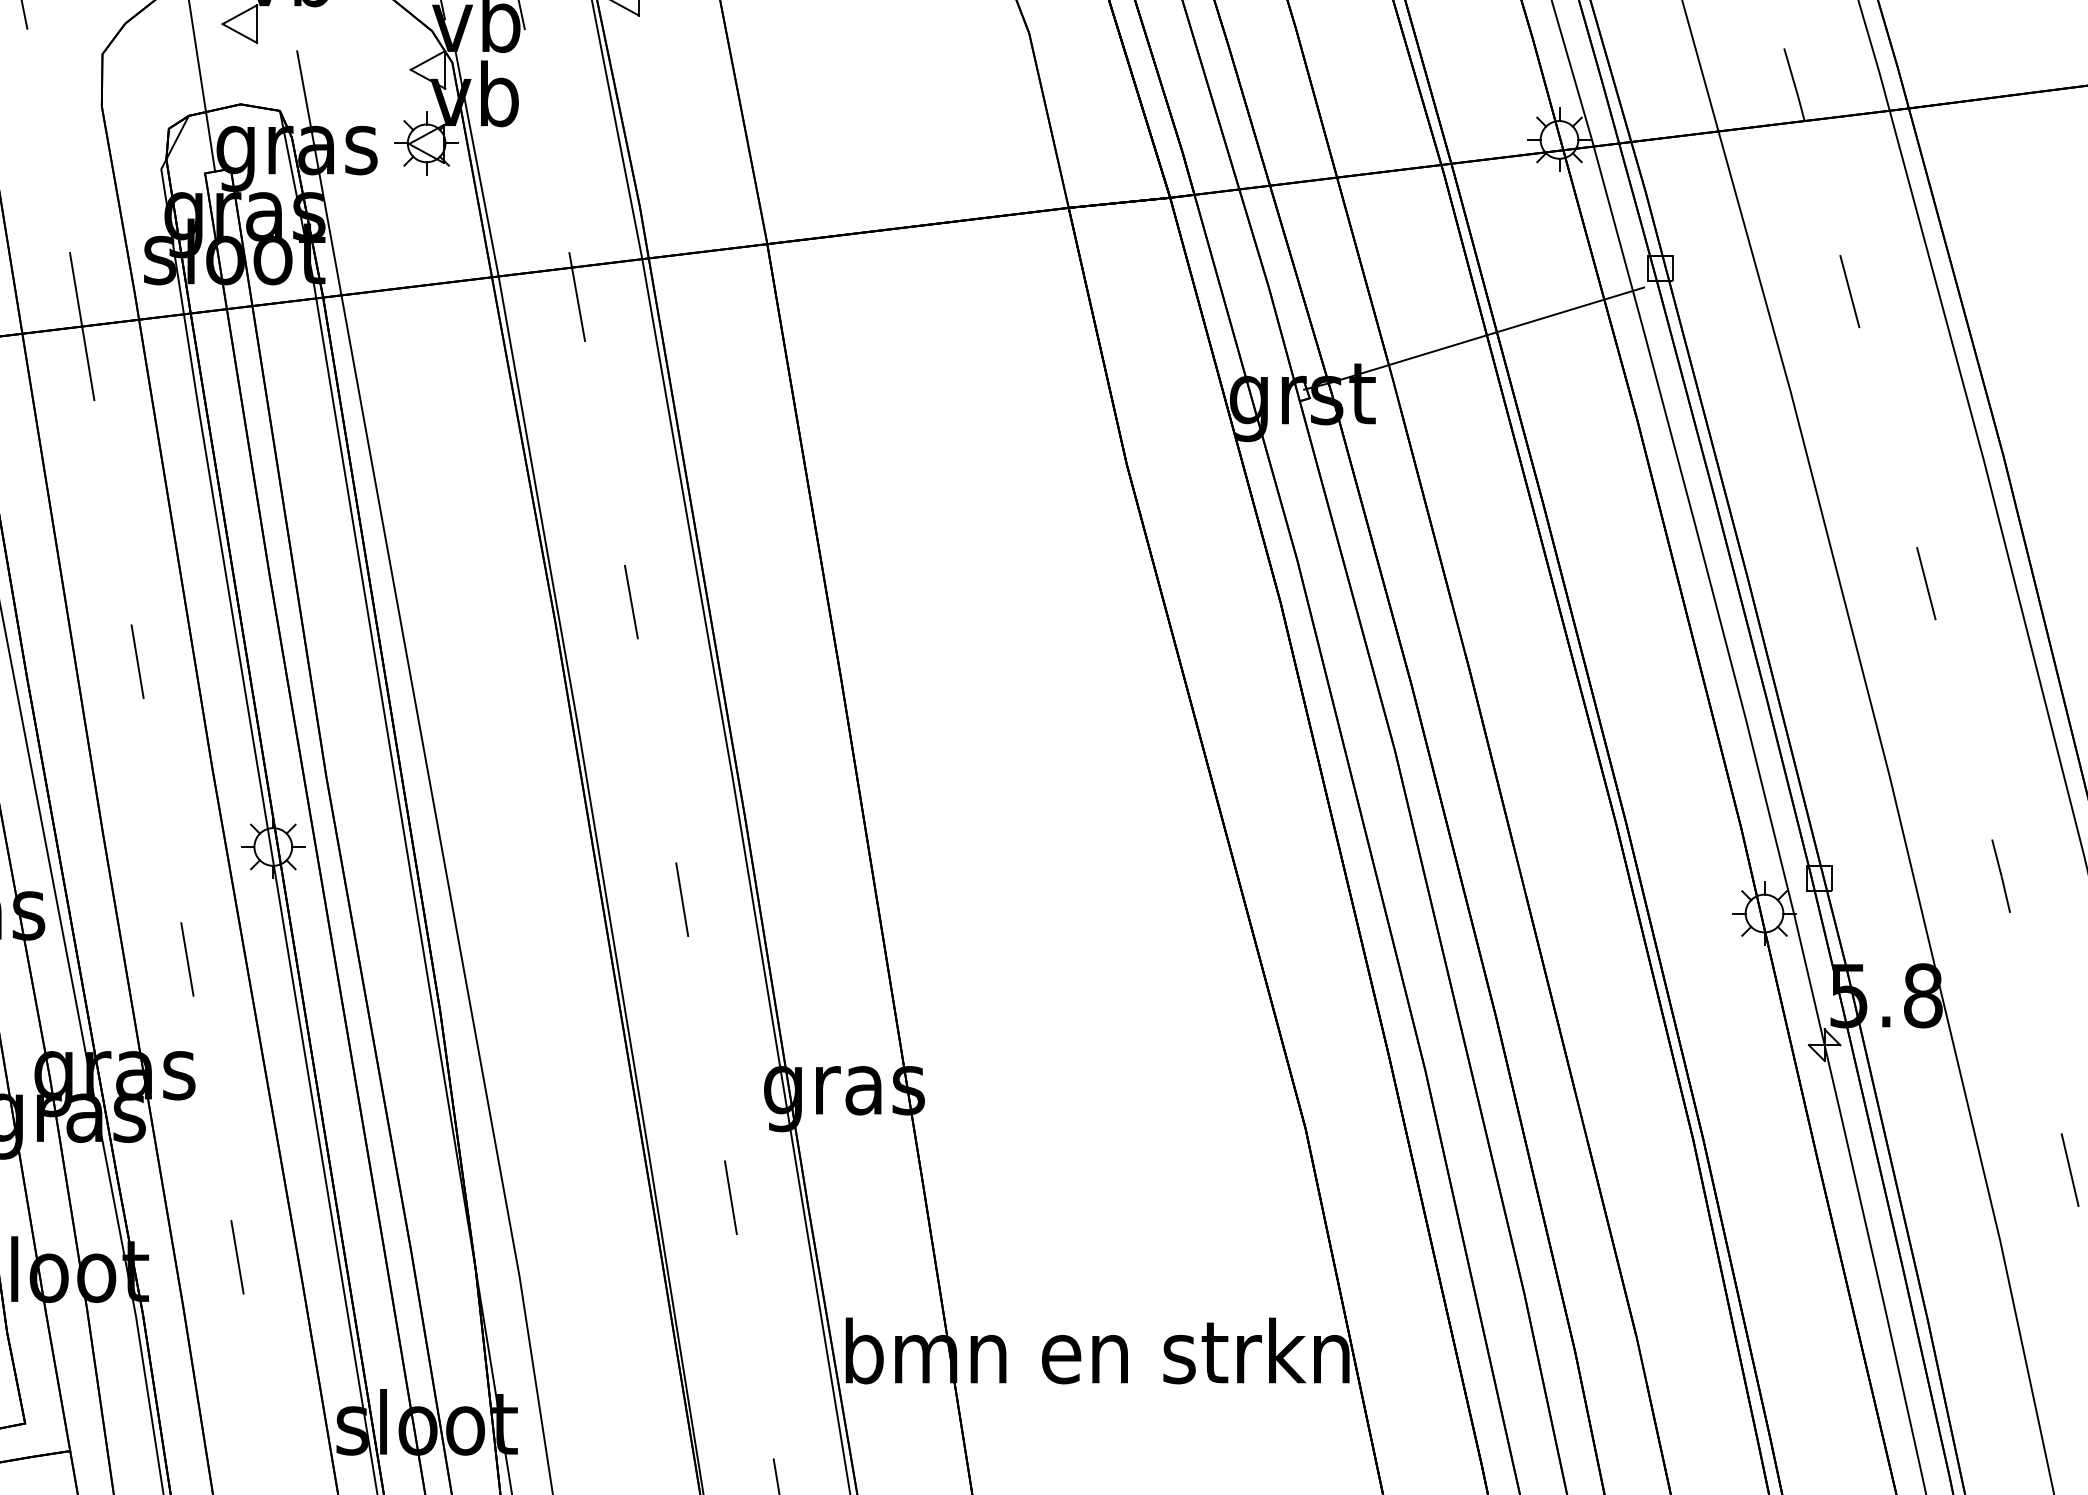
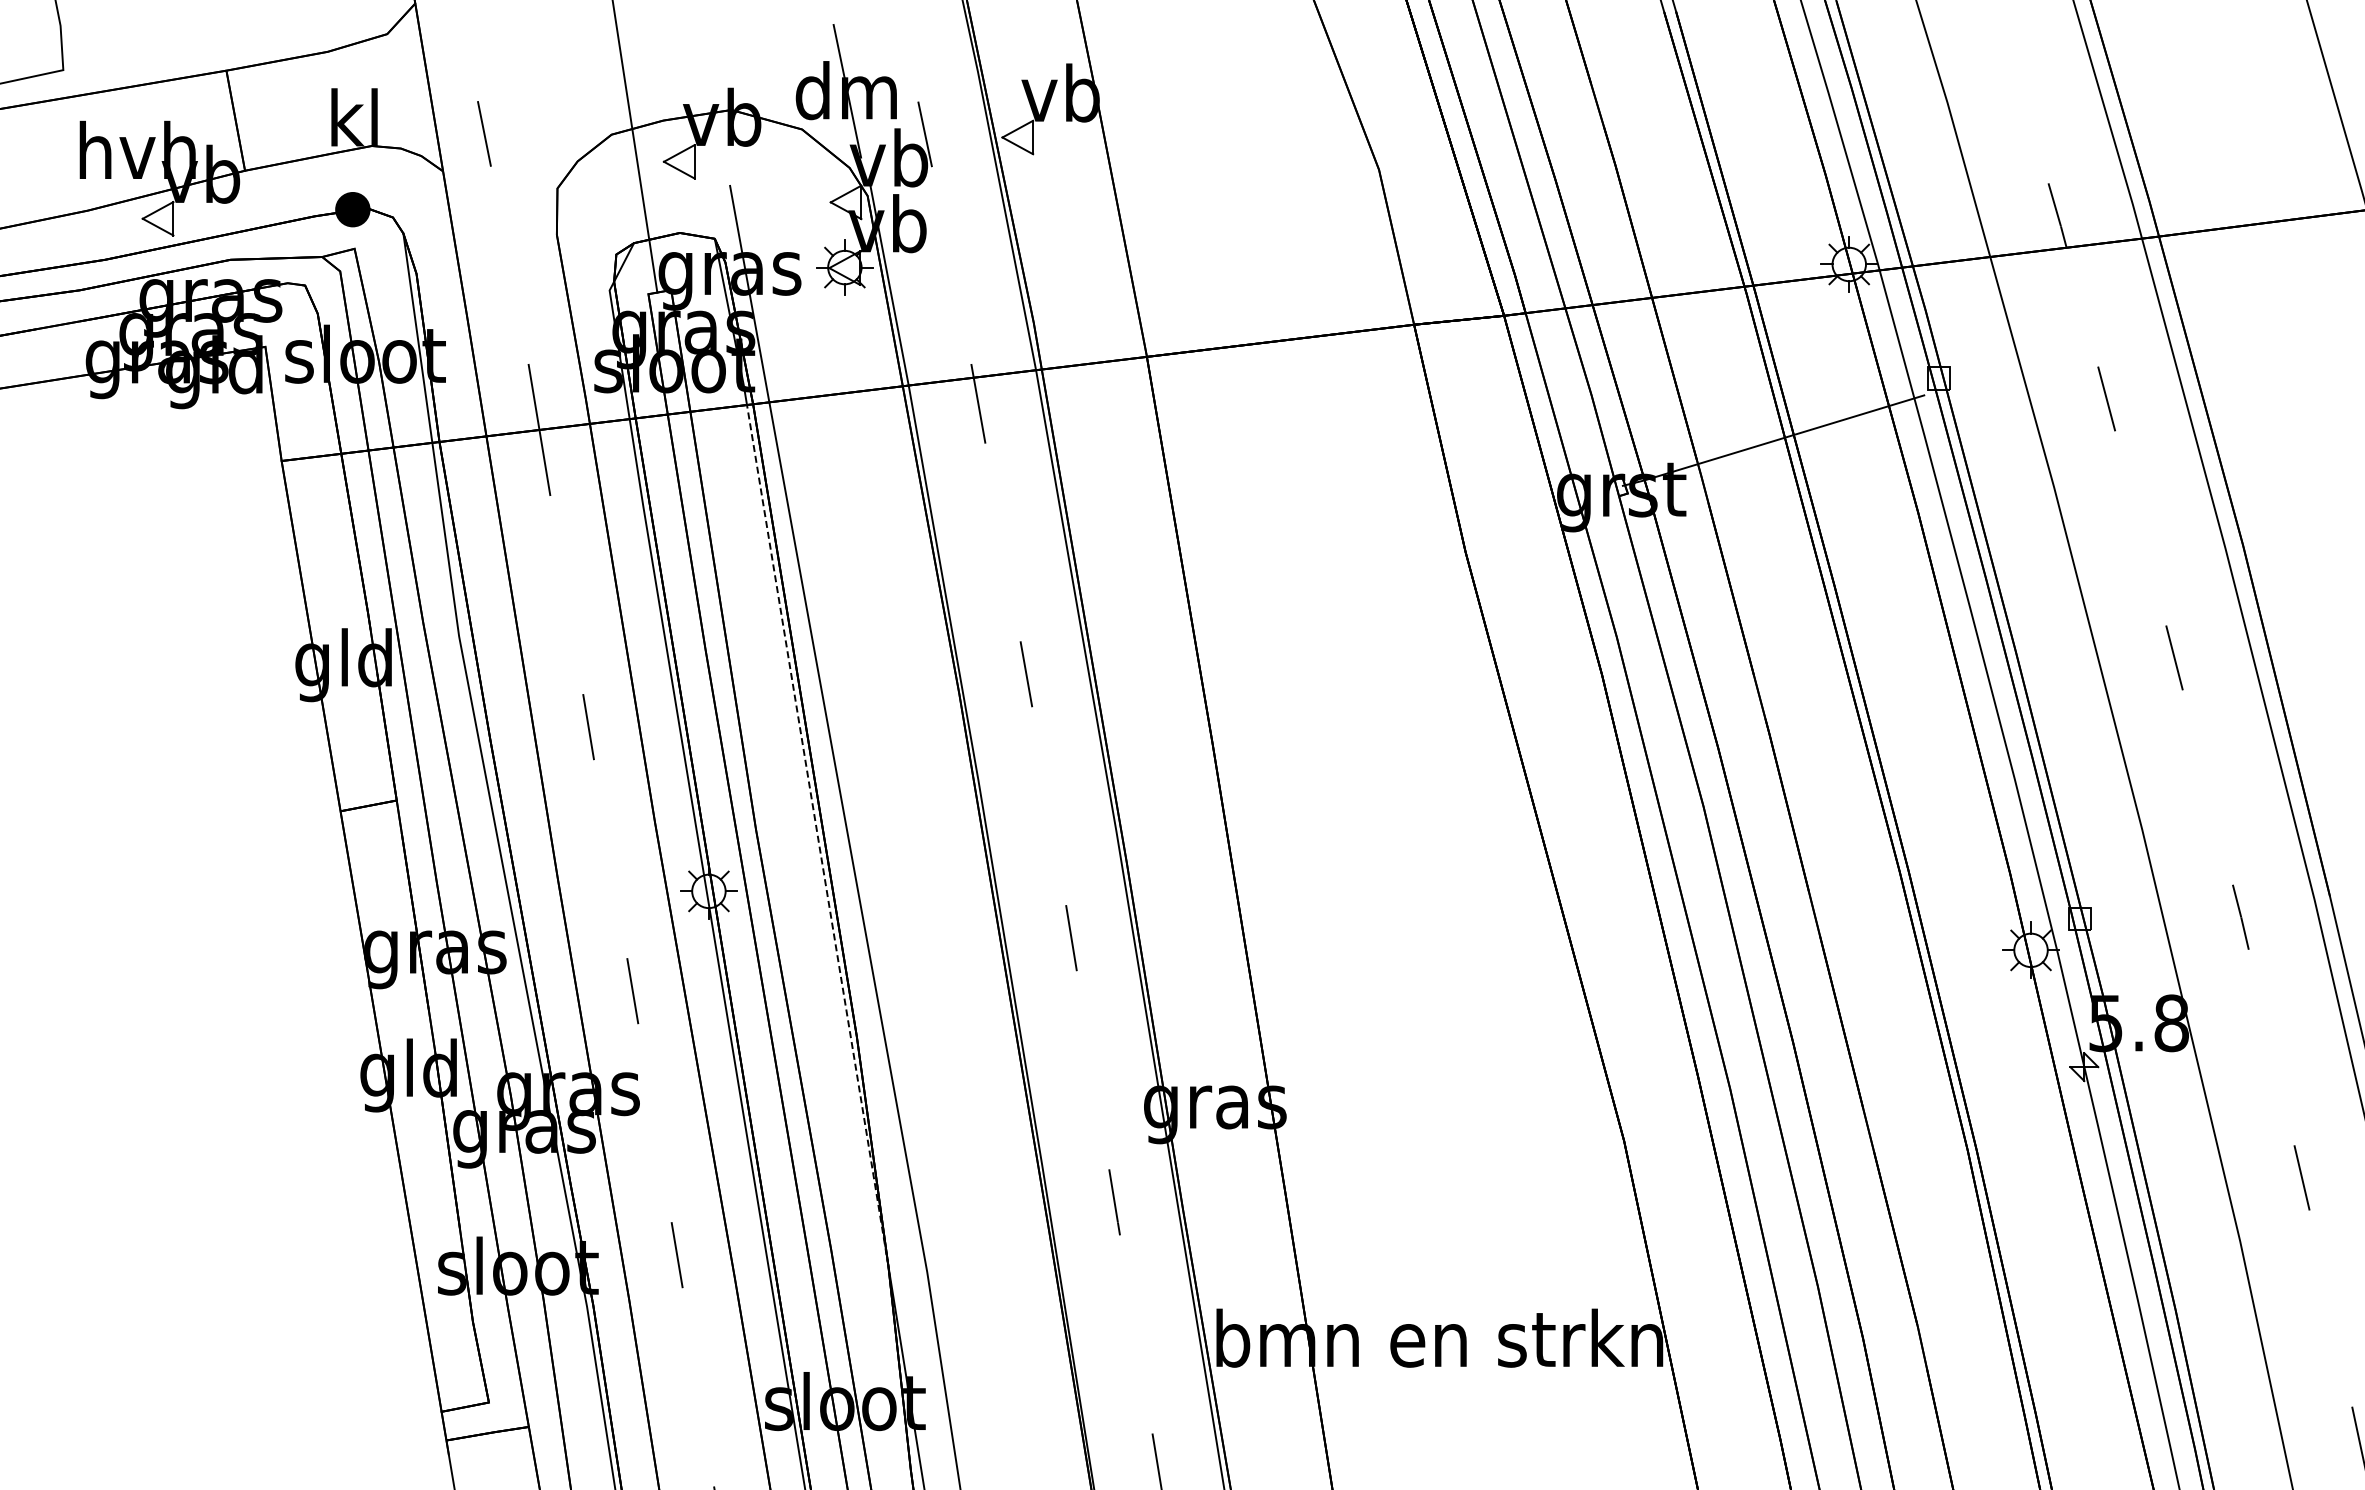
line: (395, 783) -> (817, 835), solid -> dashed

